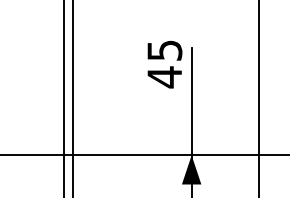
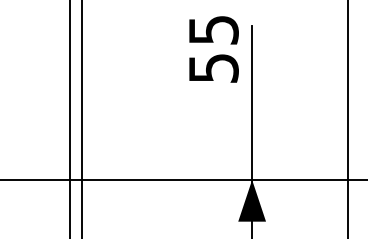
text: (164, 77) -> (213, 68), 45 -> 55

